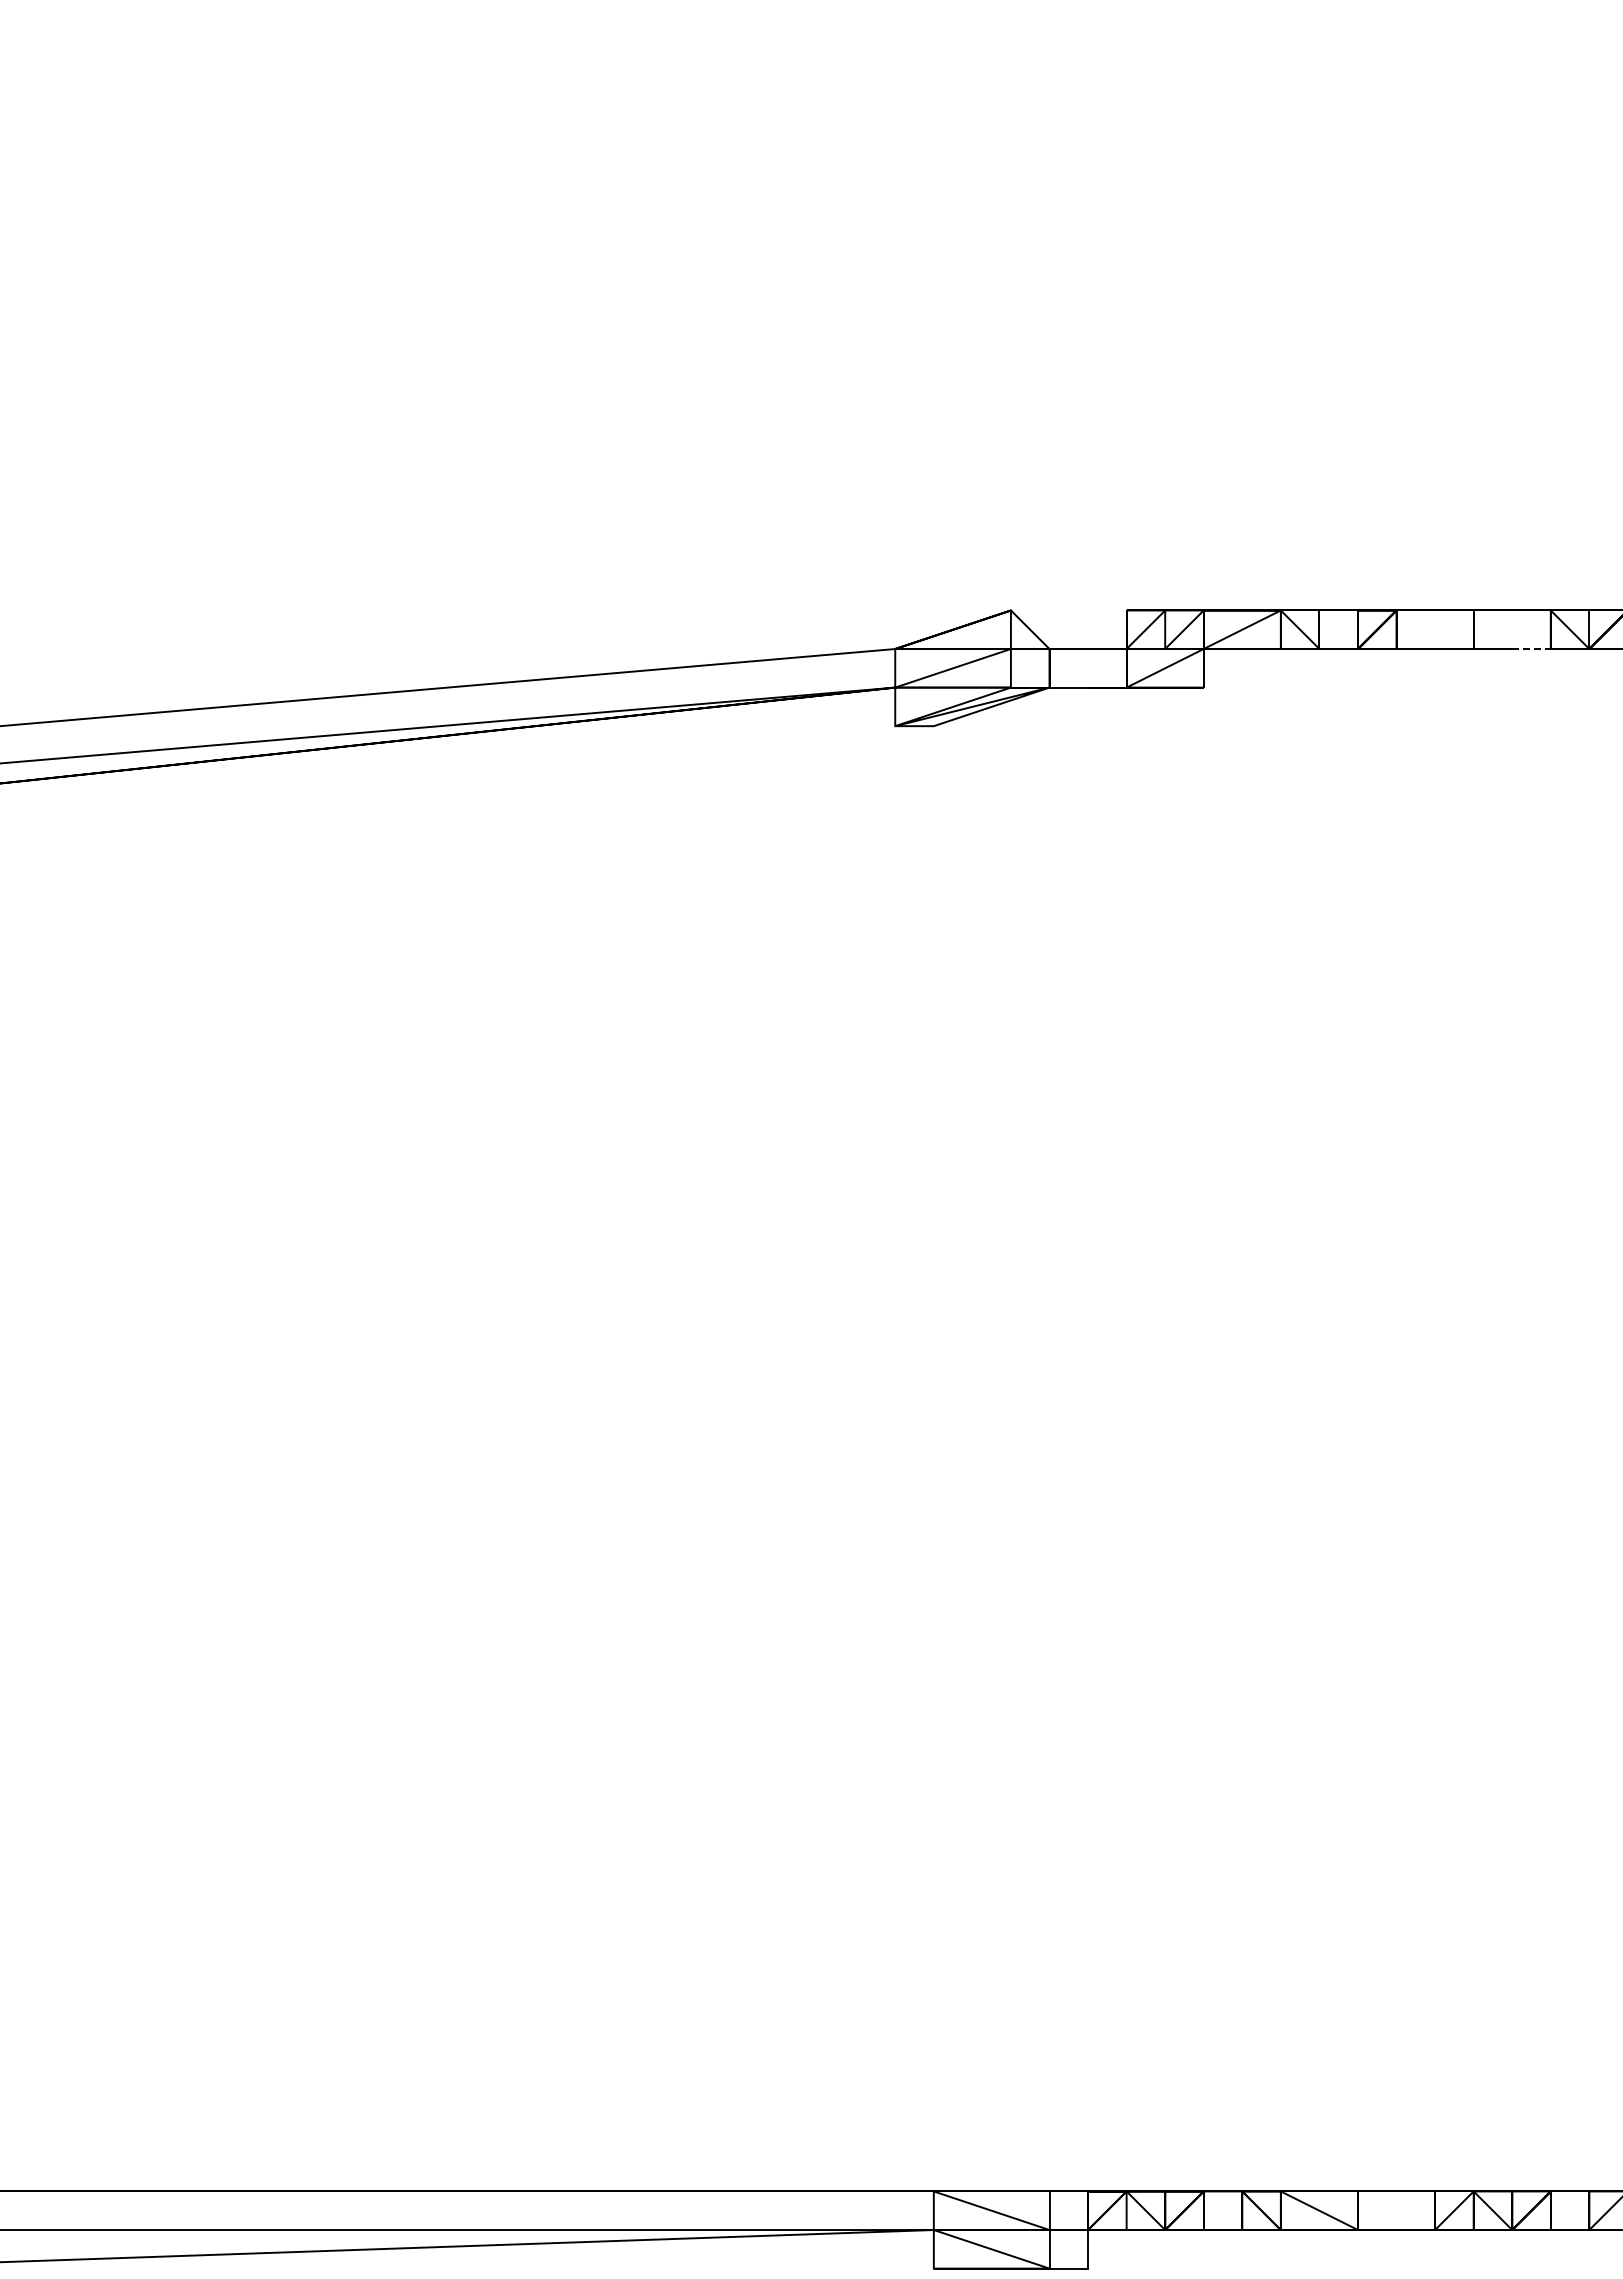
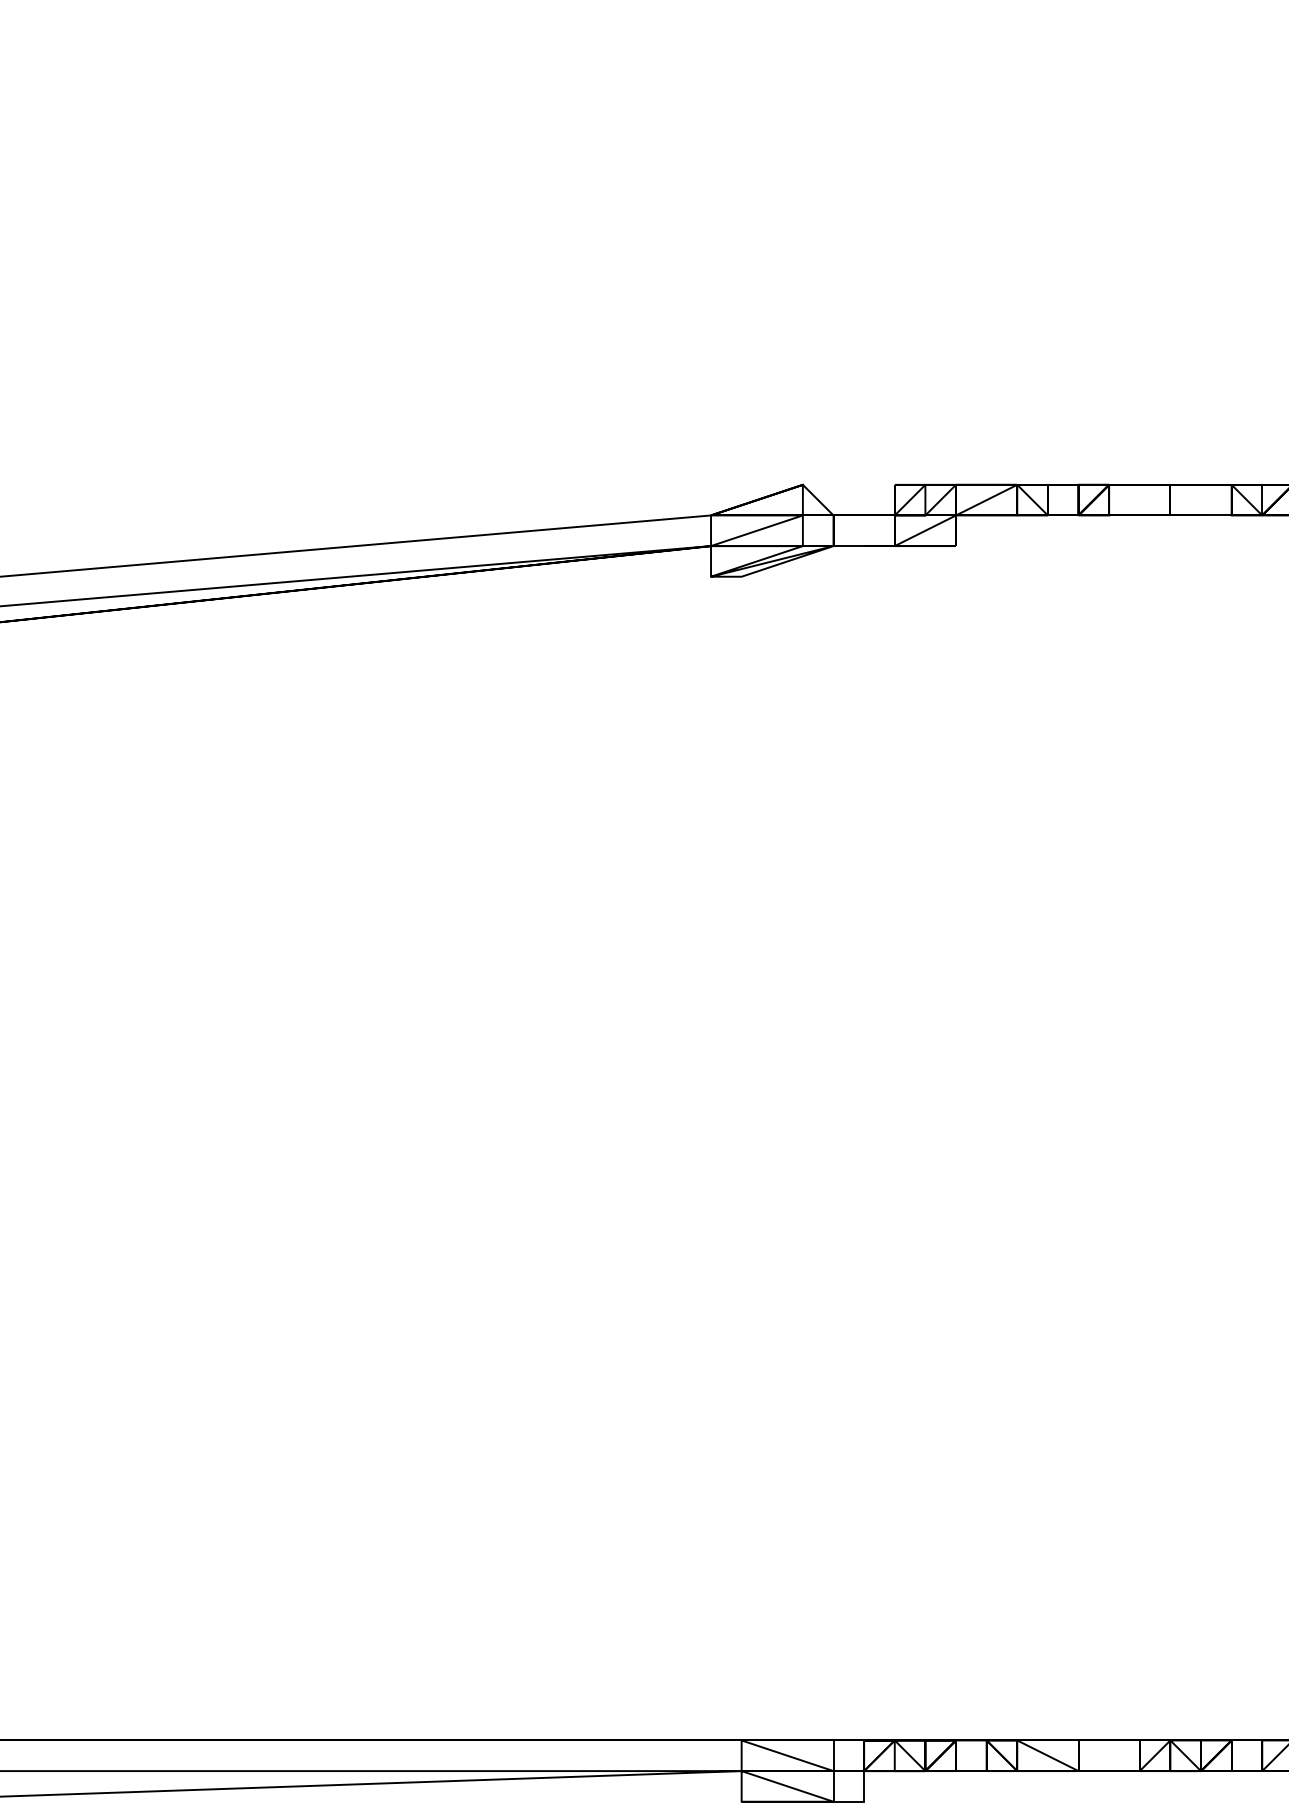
line: (1532, 649) -> (1217, 515), dashed -> solid

